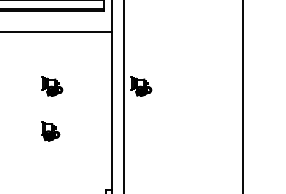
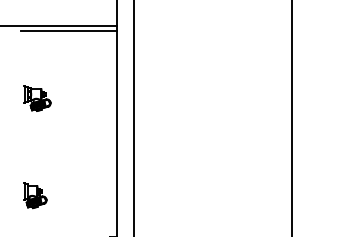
line: (75, 35) -> (68, 30), added
part: (141, 86) -> (156, 98), removed
part: (50, 131) -> (34, 195), moved

